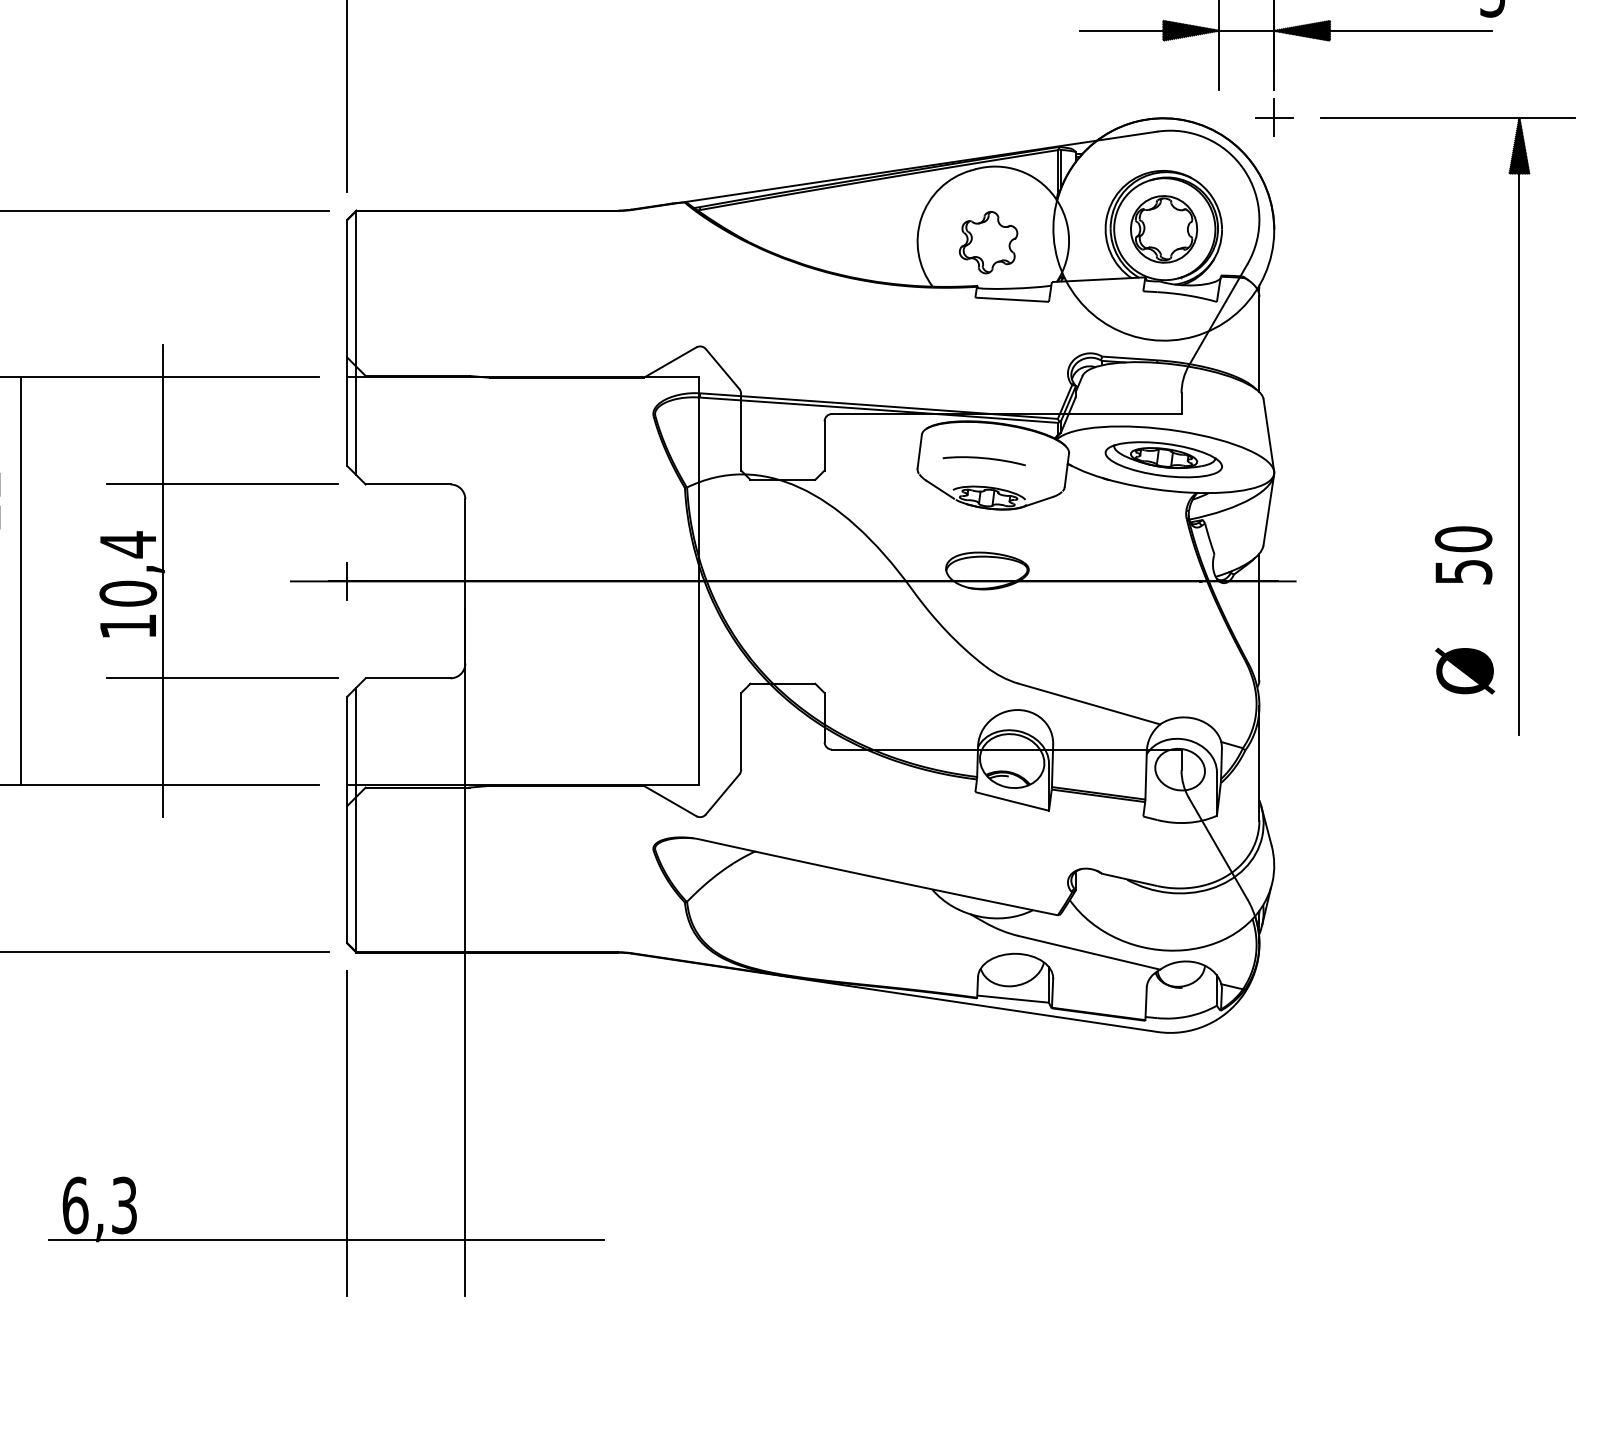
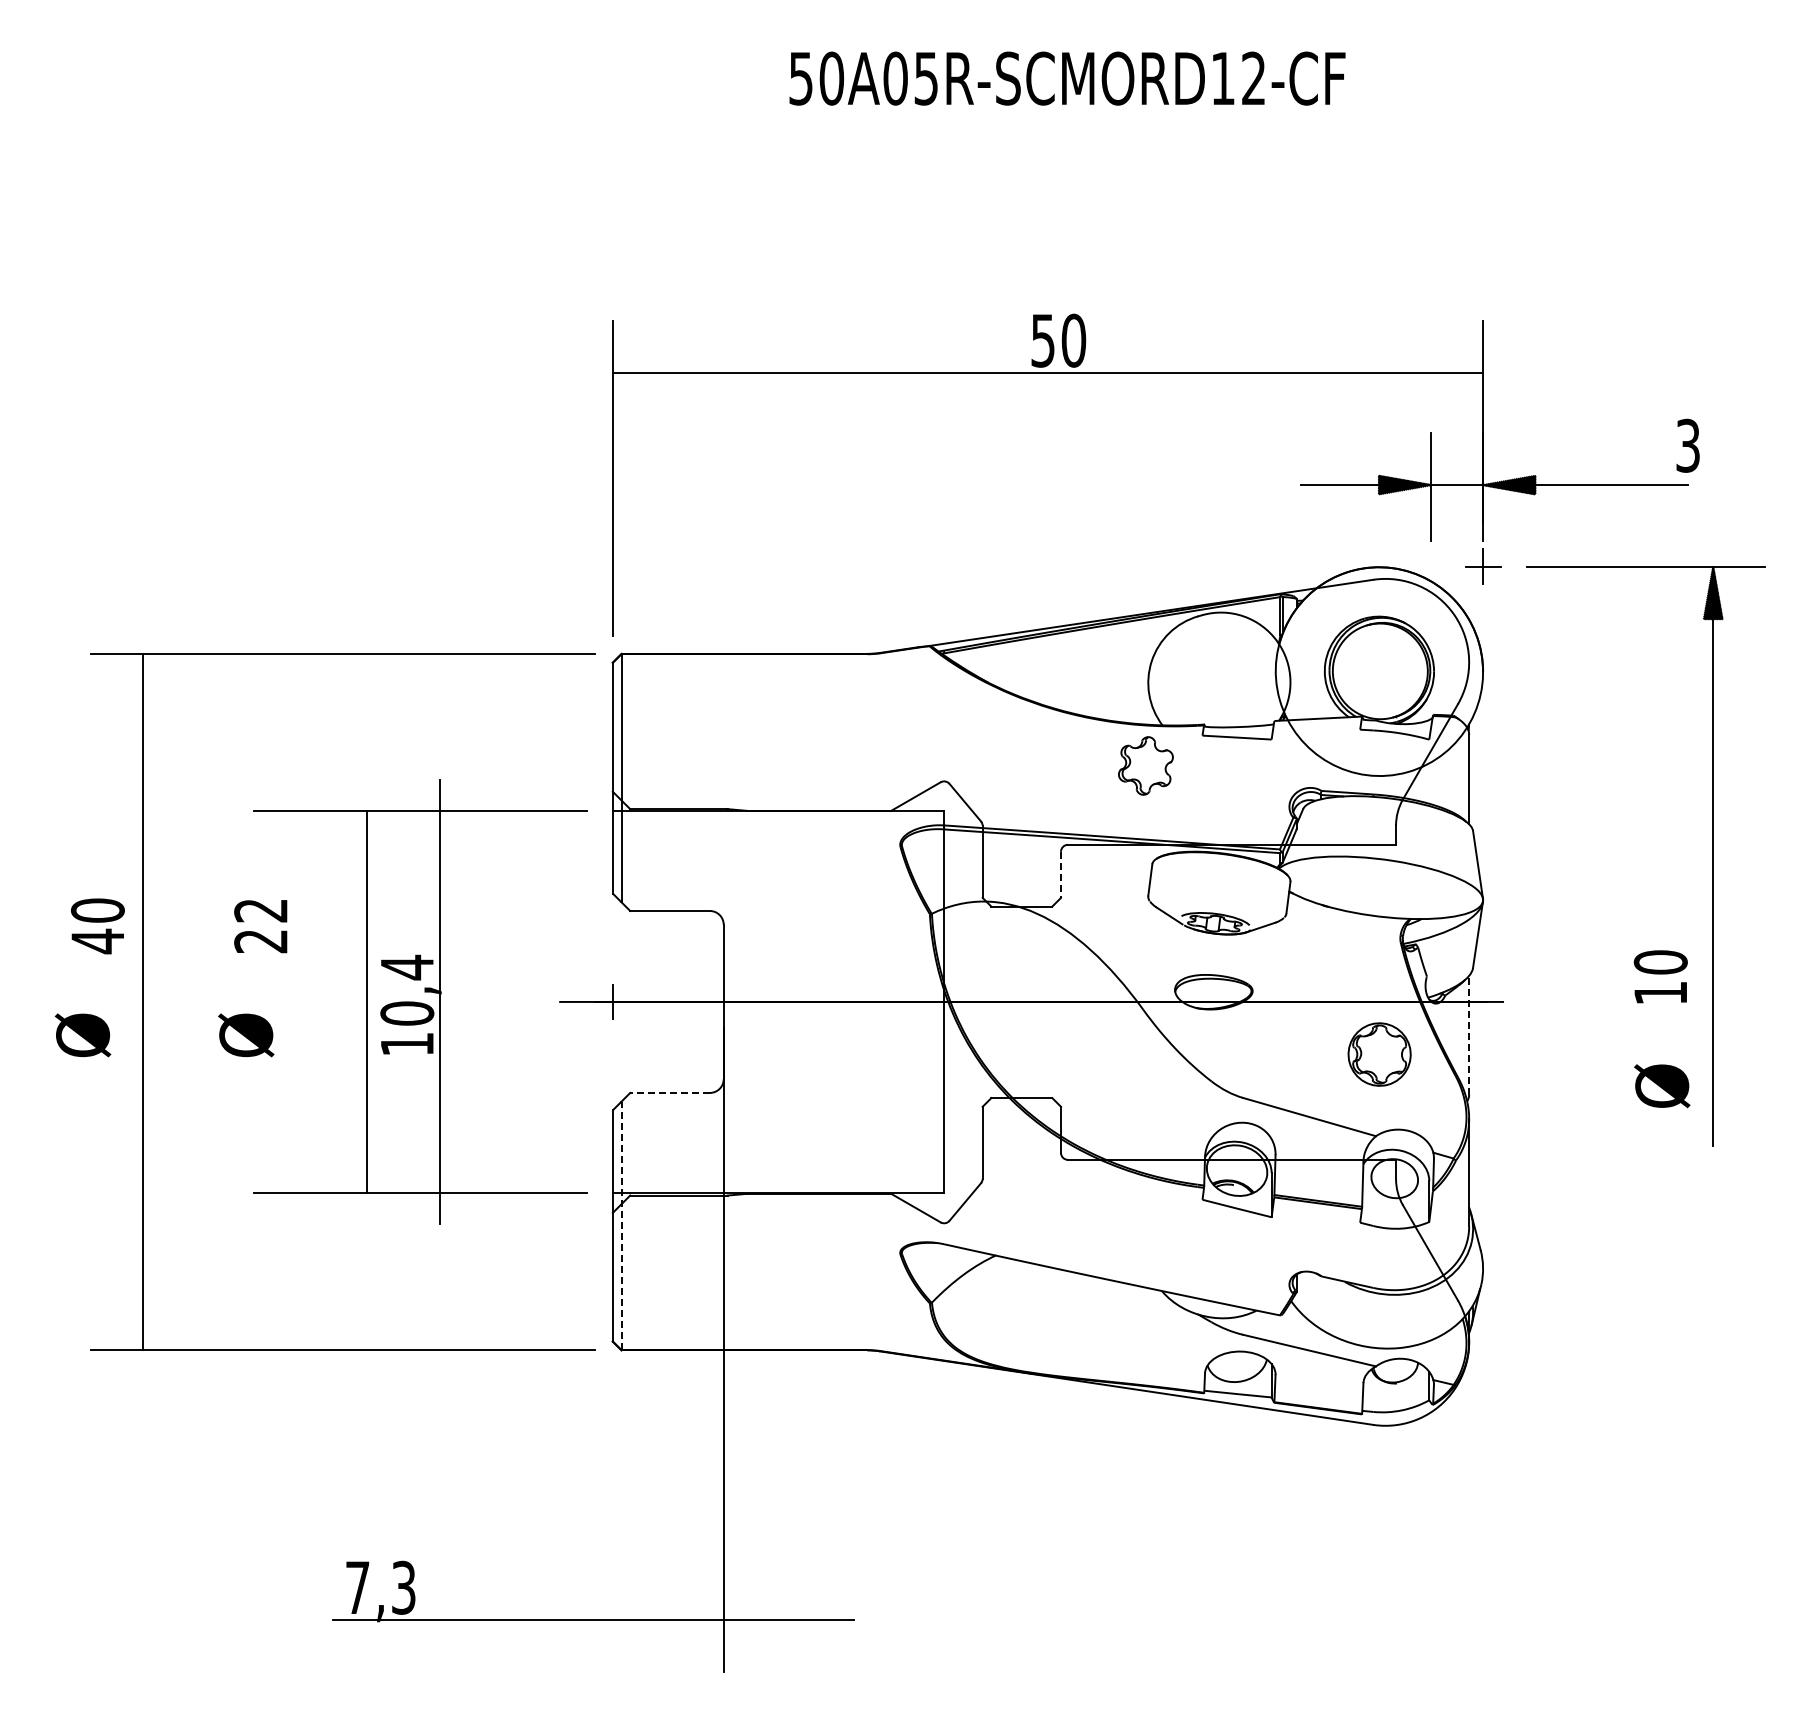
part: (1163, 229) -> (1379, 1054), moved
part: (988, 242) -> (1145, 765), moved
line: (825, 446) -> (1061, 875), solid -> dashed
curve: (983, 459) -> (1210, 887), removed
part: (1162, 459) -> (1378, 887), removed
line: (222, 483) -> (495, 910), removed
text: (1463, 572) -> (1660, 993), 50 -> 10
line: (20, 580) -> (366, 1001), moved
line: (1259, 617) -> (1469, 1035), solid -> dashed
line: (222, 677) -> (495, 1092), removed
line: (408, 677) -> (670, 1092), solid -> dashed
line: (356, 819) -> (621, 1225), solid -> dashed
line: (346, 1132) -> (612, 1519), removed
text: (75, 1205) -> (357, 1587), 6,3 -> 7,3

